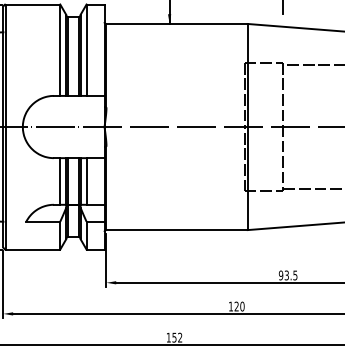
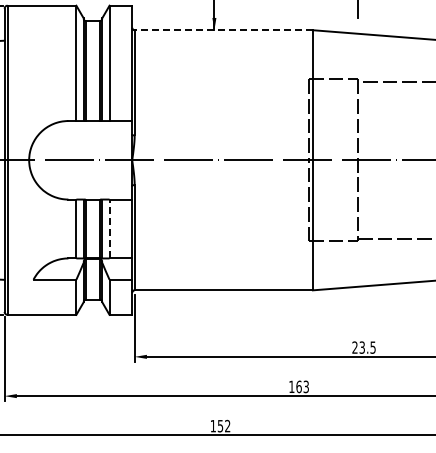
line: (176, 24) -> (223, 30), solid -> dashed
line: (86, 181) -> (109, 228), solid -> dashed
text: (280, 275) -> (354, 347), 93.5 -> 23.5
text: (239, 306) -> (302, 386), 120 -> 163

